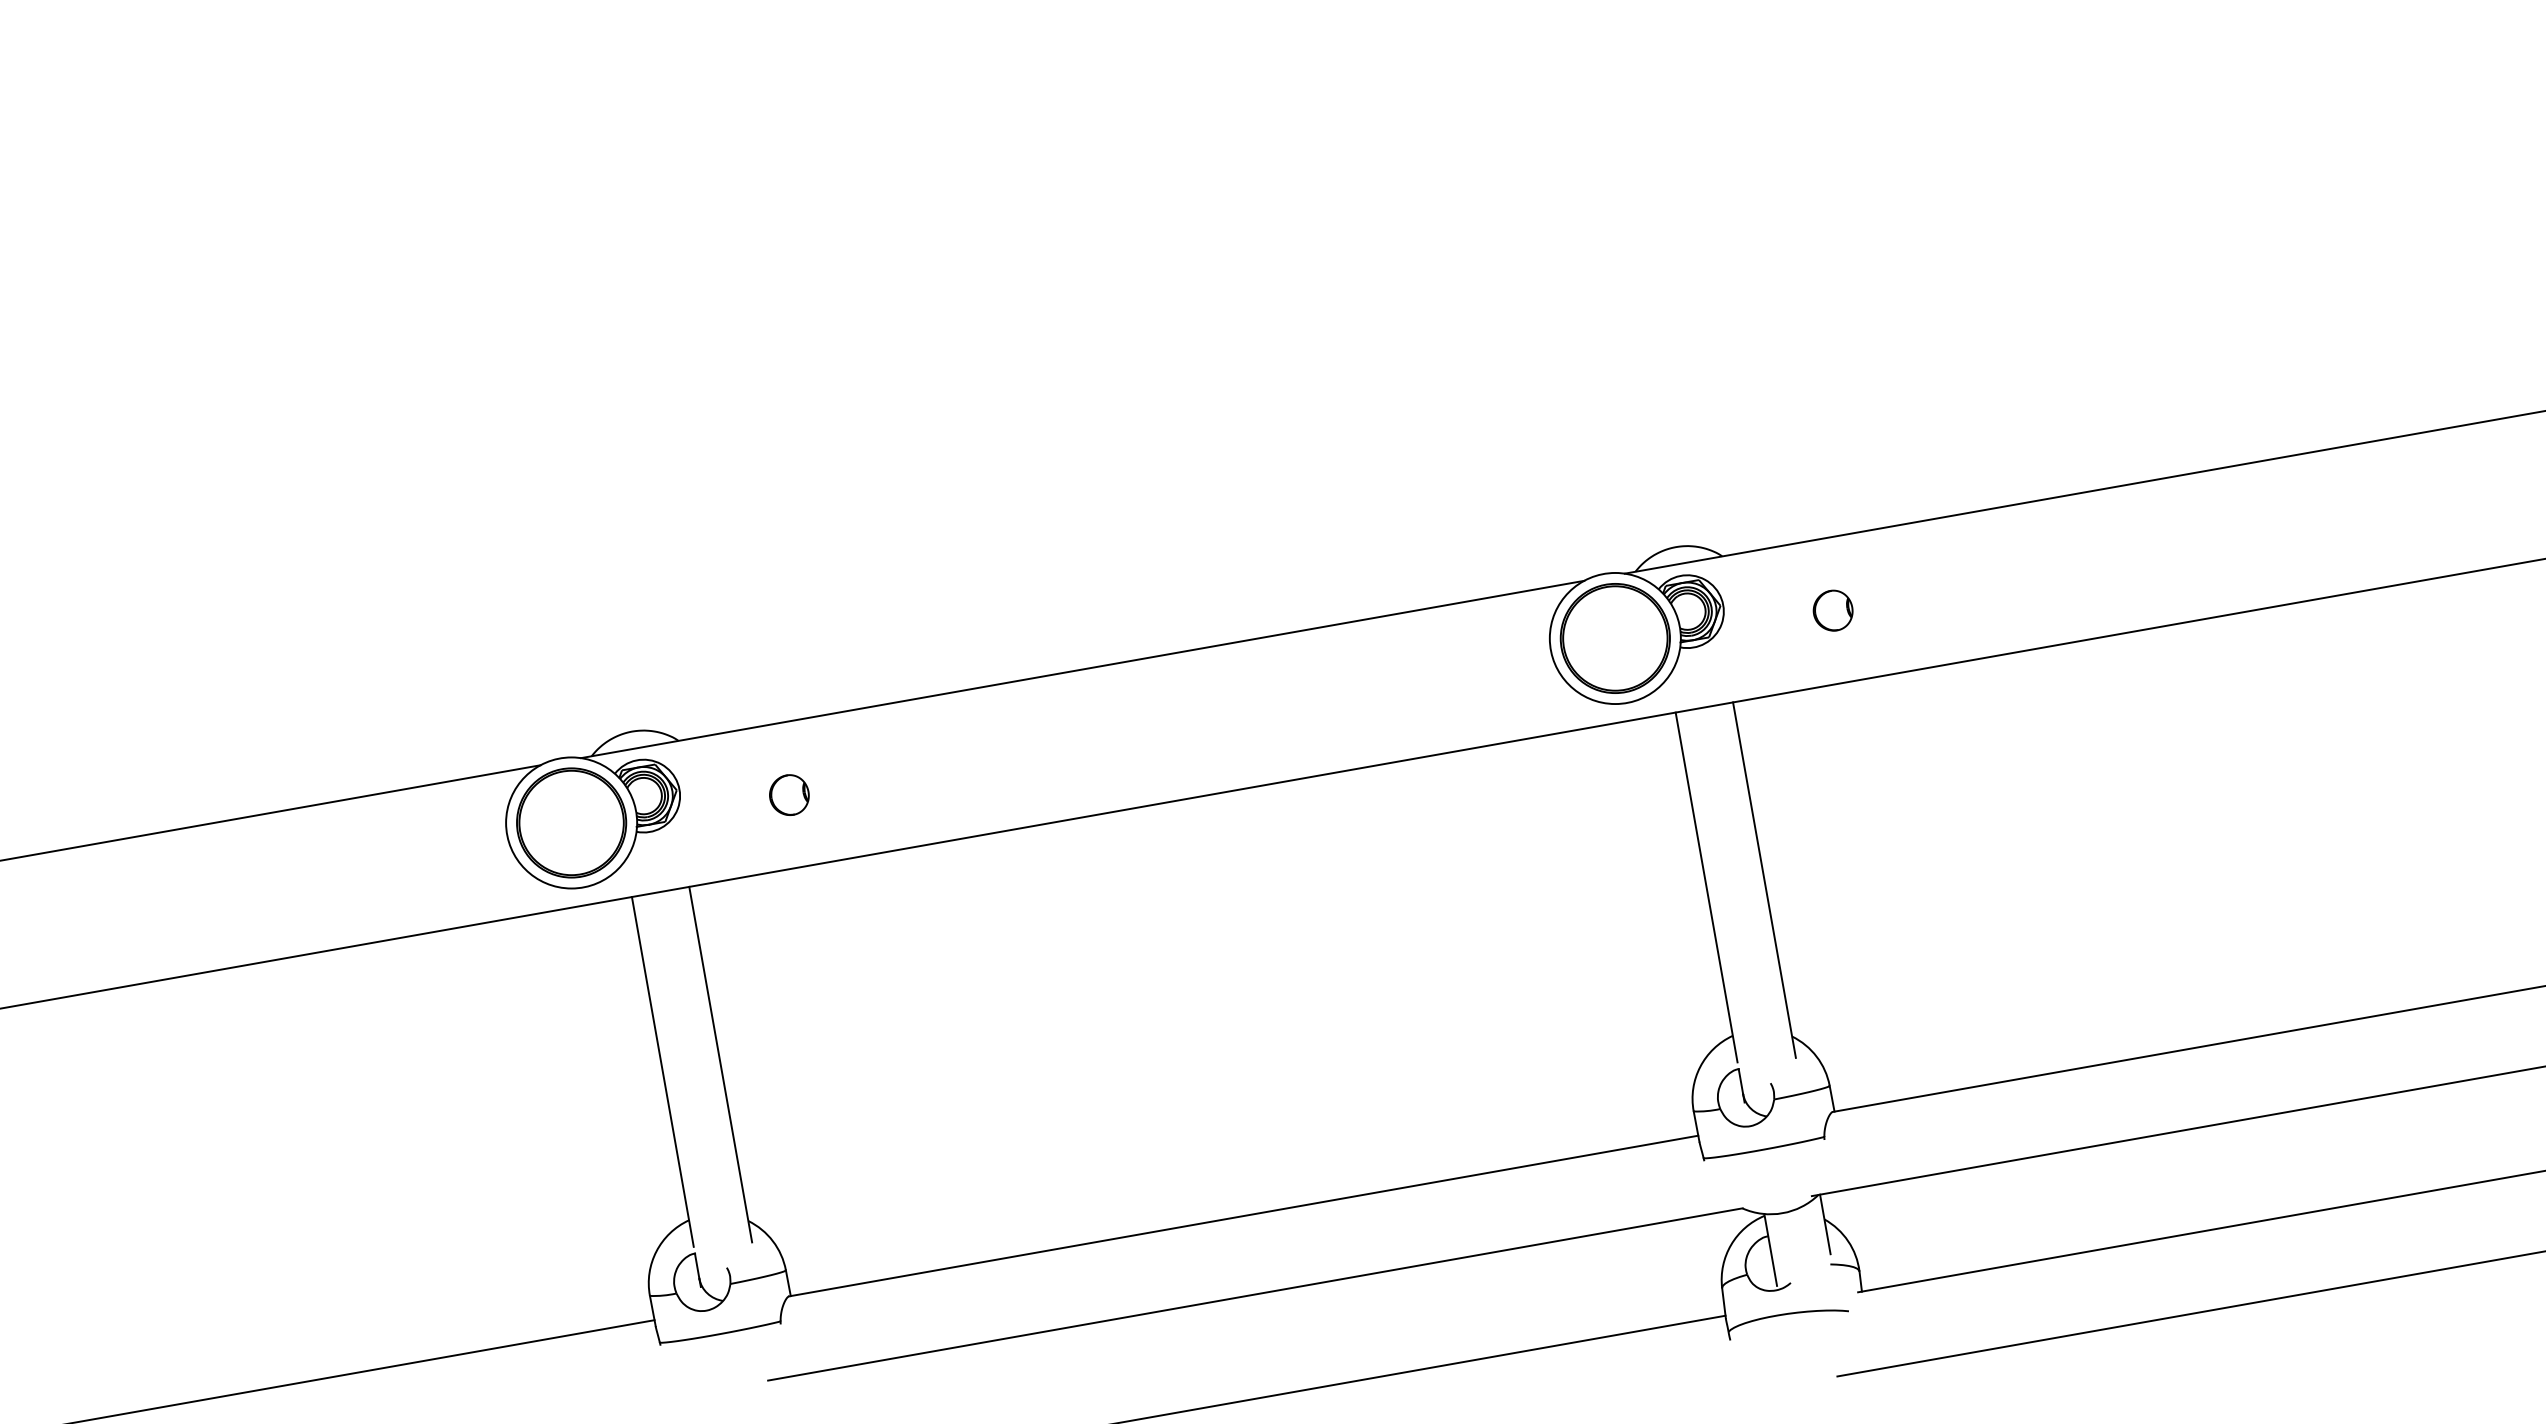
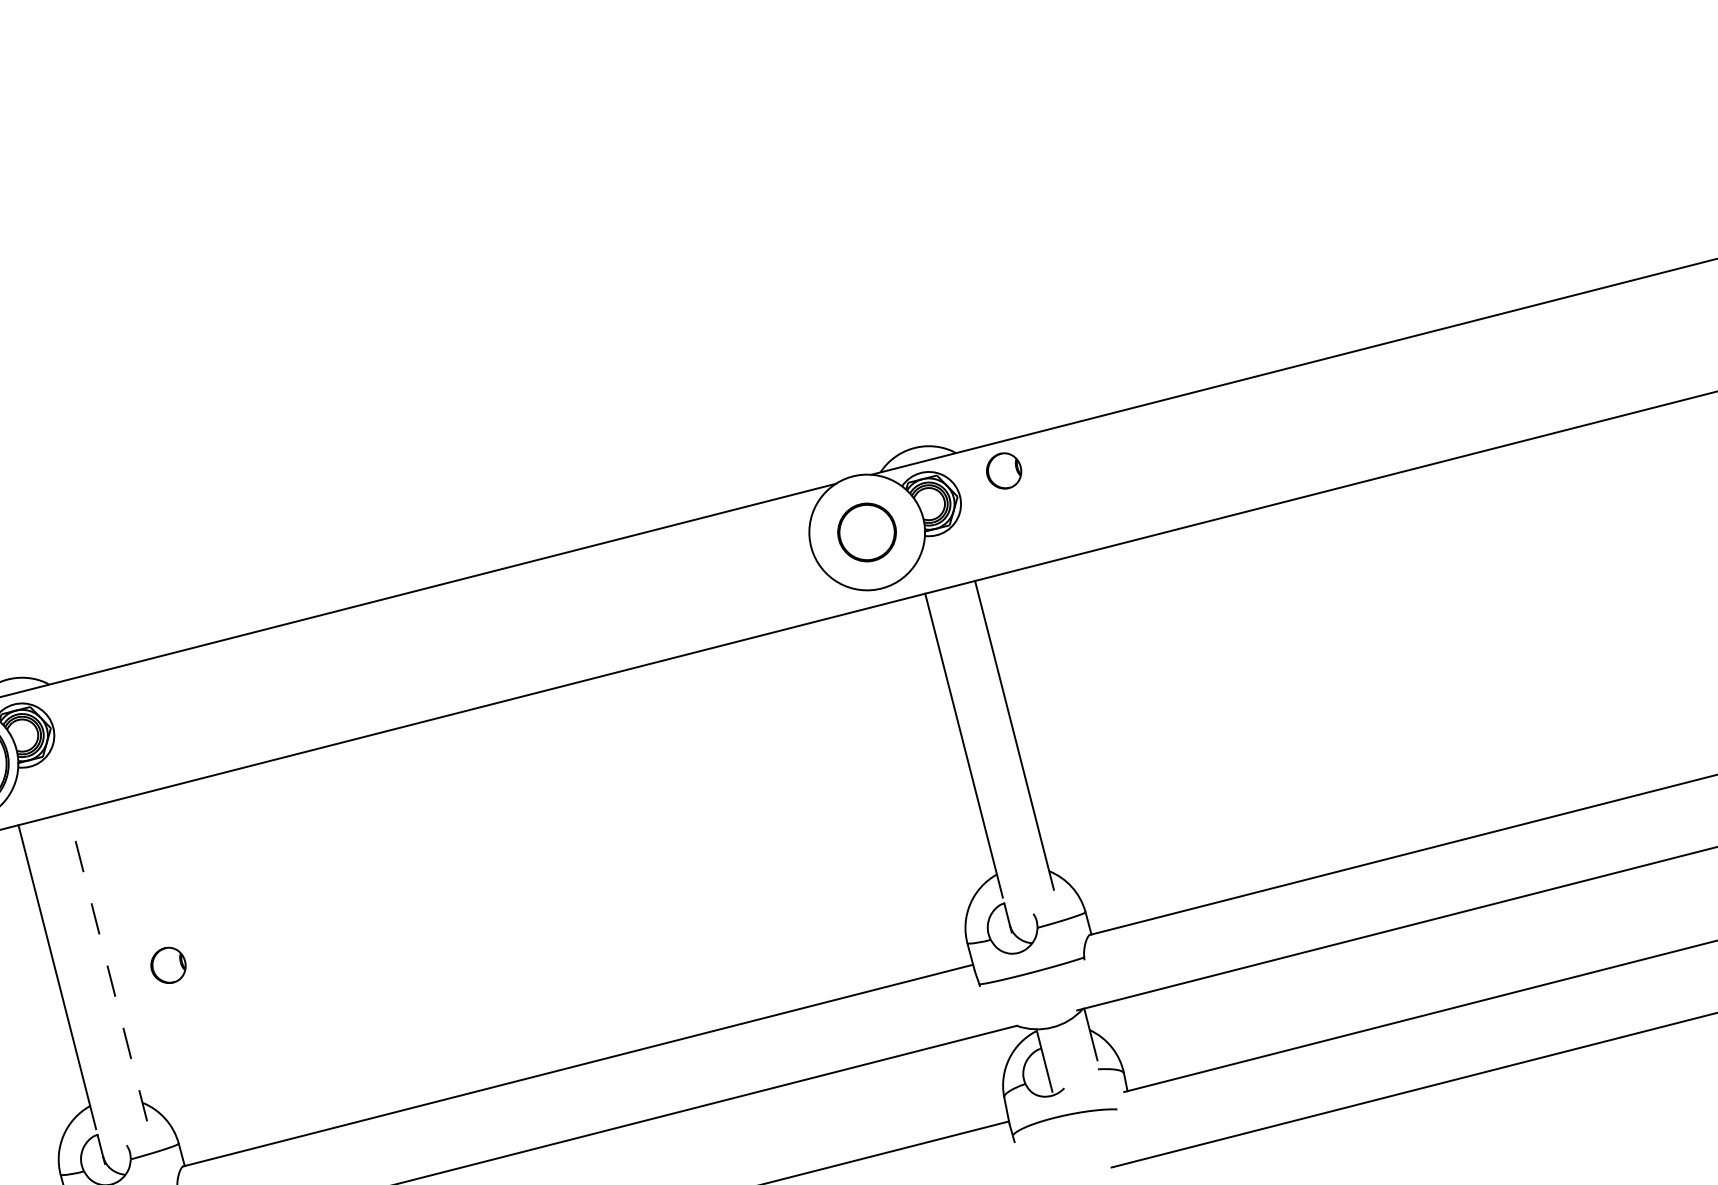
part: (1832, 610) -> (1003, 470), moved
part: (1614, 638) -> (866, 532), size x0.6
part: (789, 794) -> (168, 964), moved
line: (720, 1064) -> (107, 966), solid -> dashed

